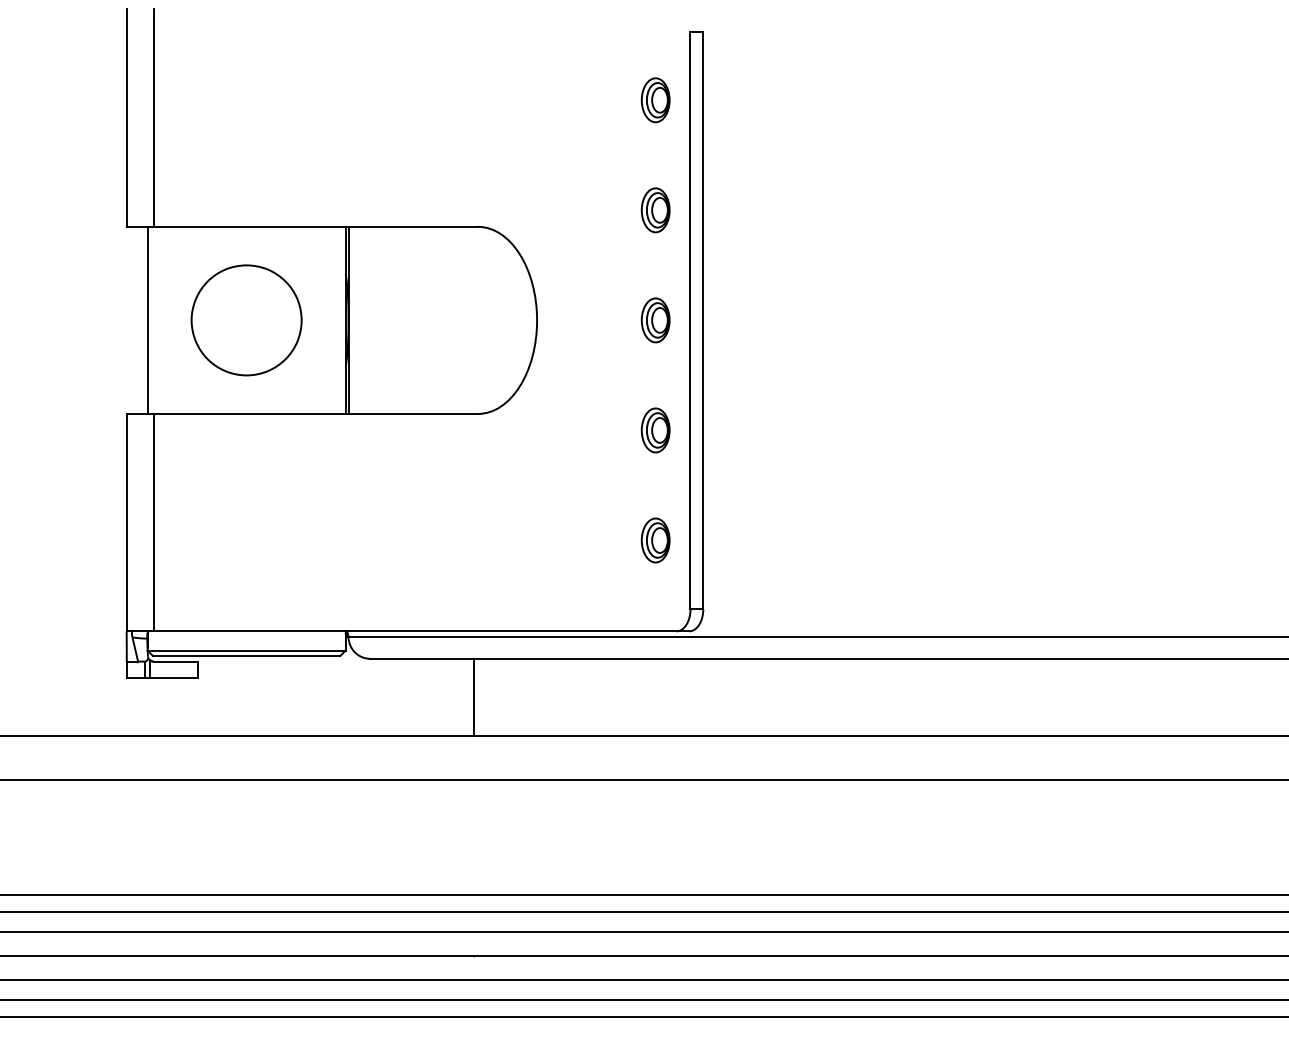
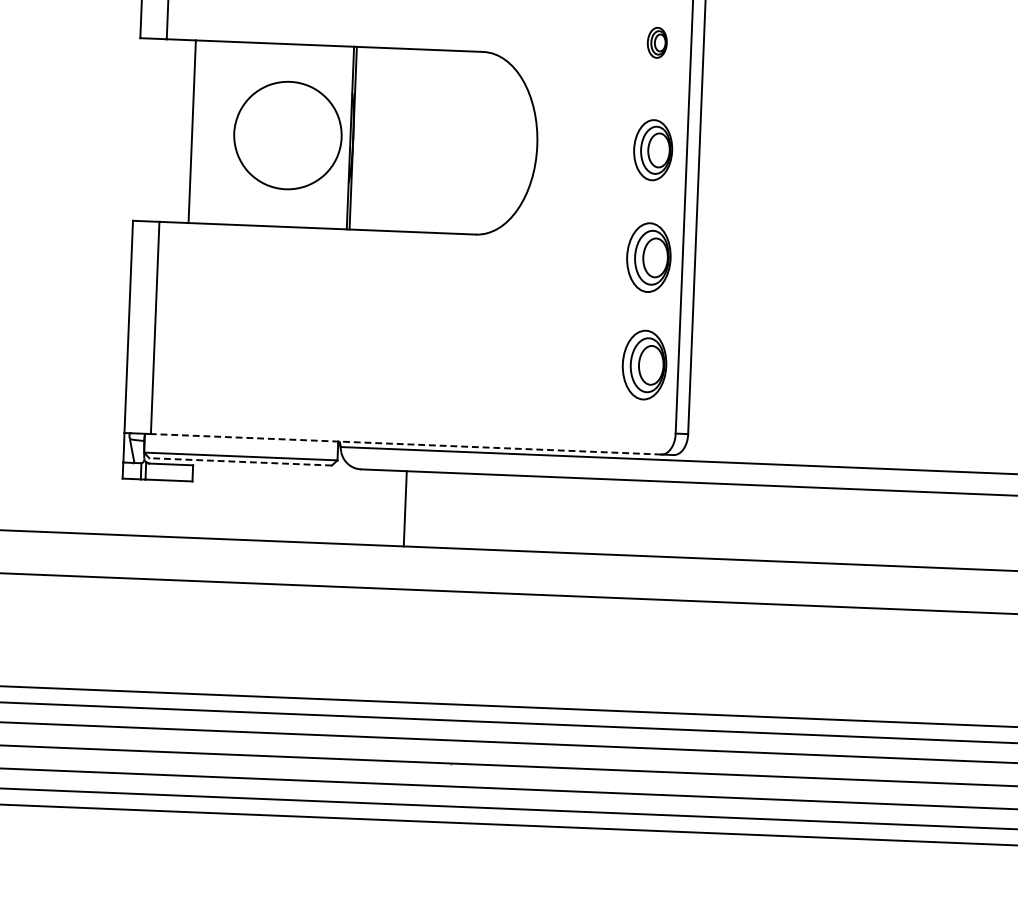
part: (655, 210) -> (657, 42), size x0.7
line: (147, 319) -> (192, 130), moved
part: (246, 320) -> (287, 135), moved
part: (655, 320) -> (652, 150), size x1.4
part: (655, 430) -> (648, 257), size x1.6
part: (655, 540) -> (644, 365), size x1.6
line: (414, 631) -> (405, 444), solid -> dashed
line: (246, 656) -> (240, 462), solid -> dashed
line: (474, 696) -> (405, 508), moved

